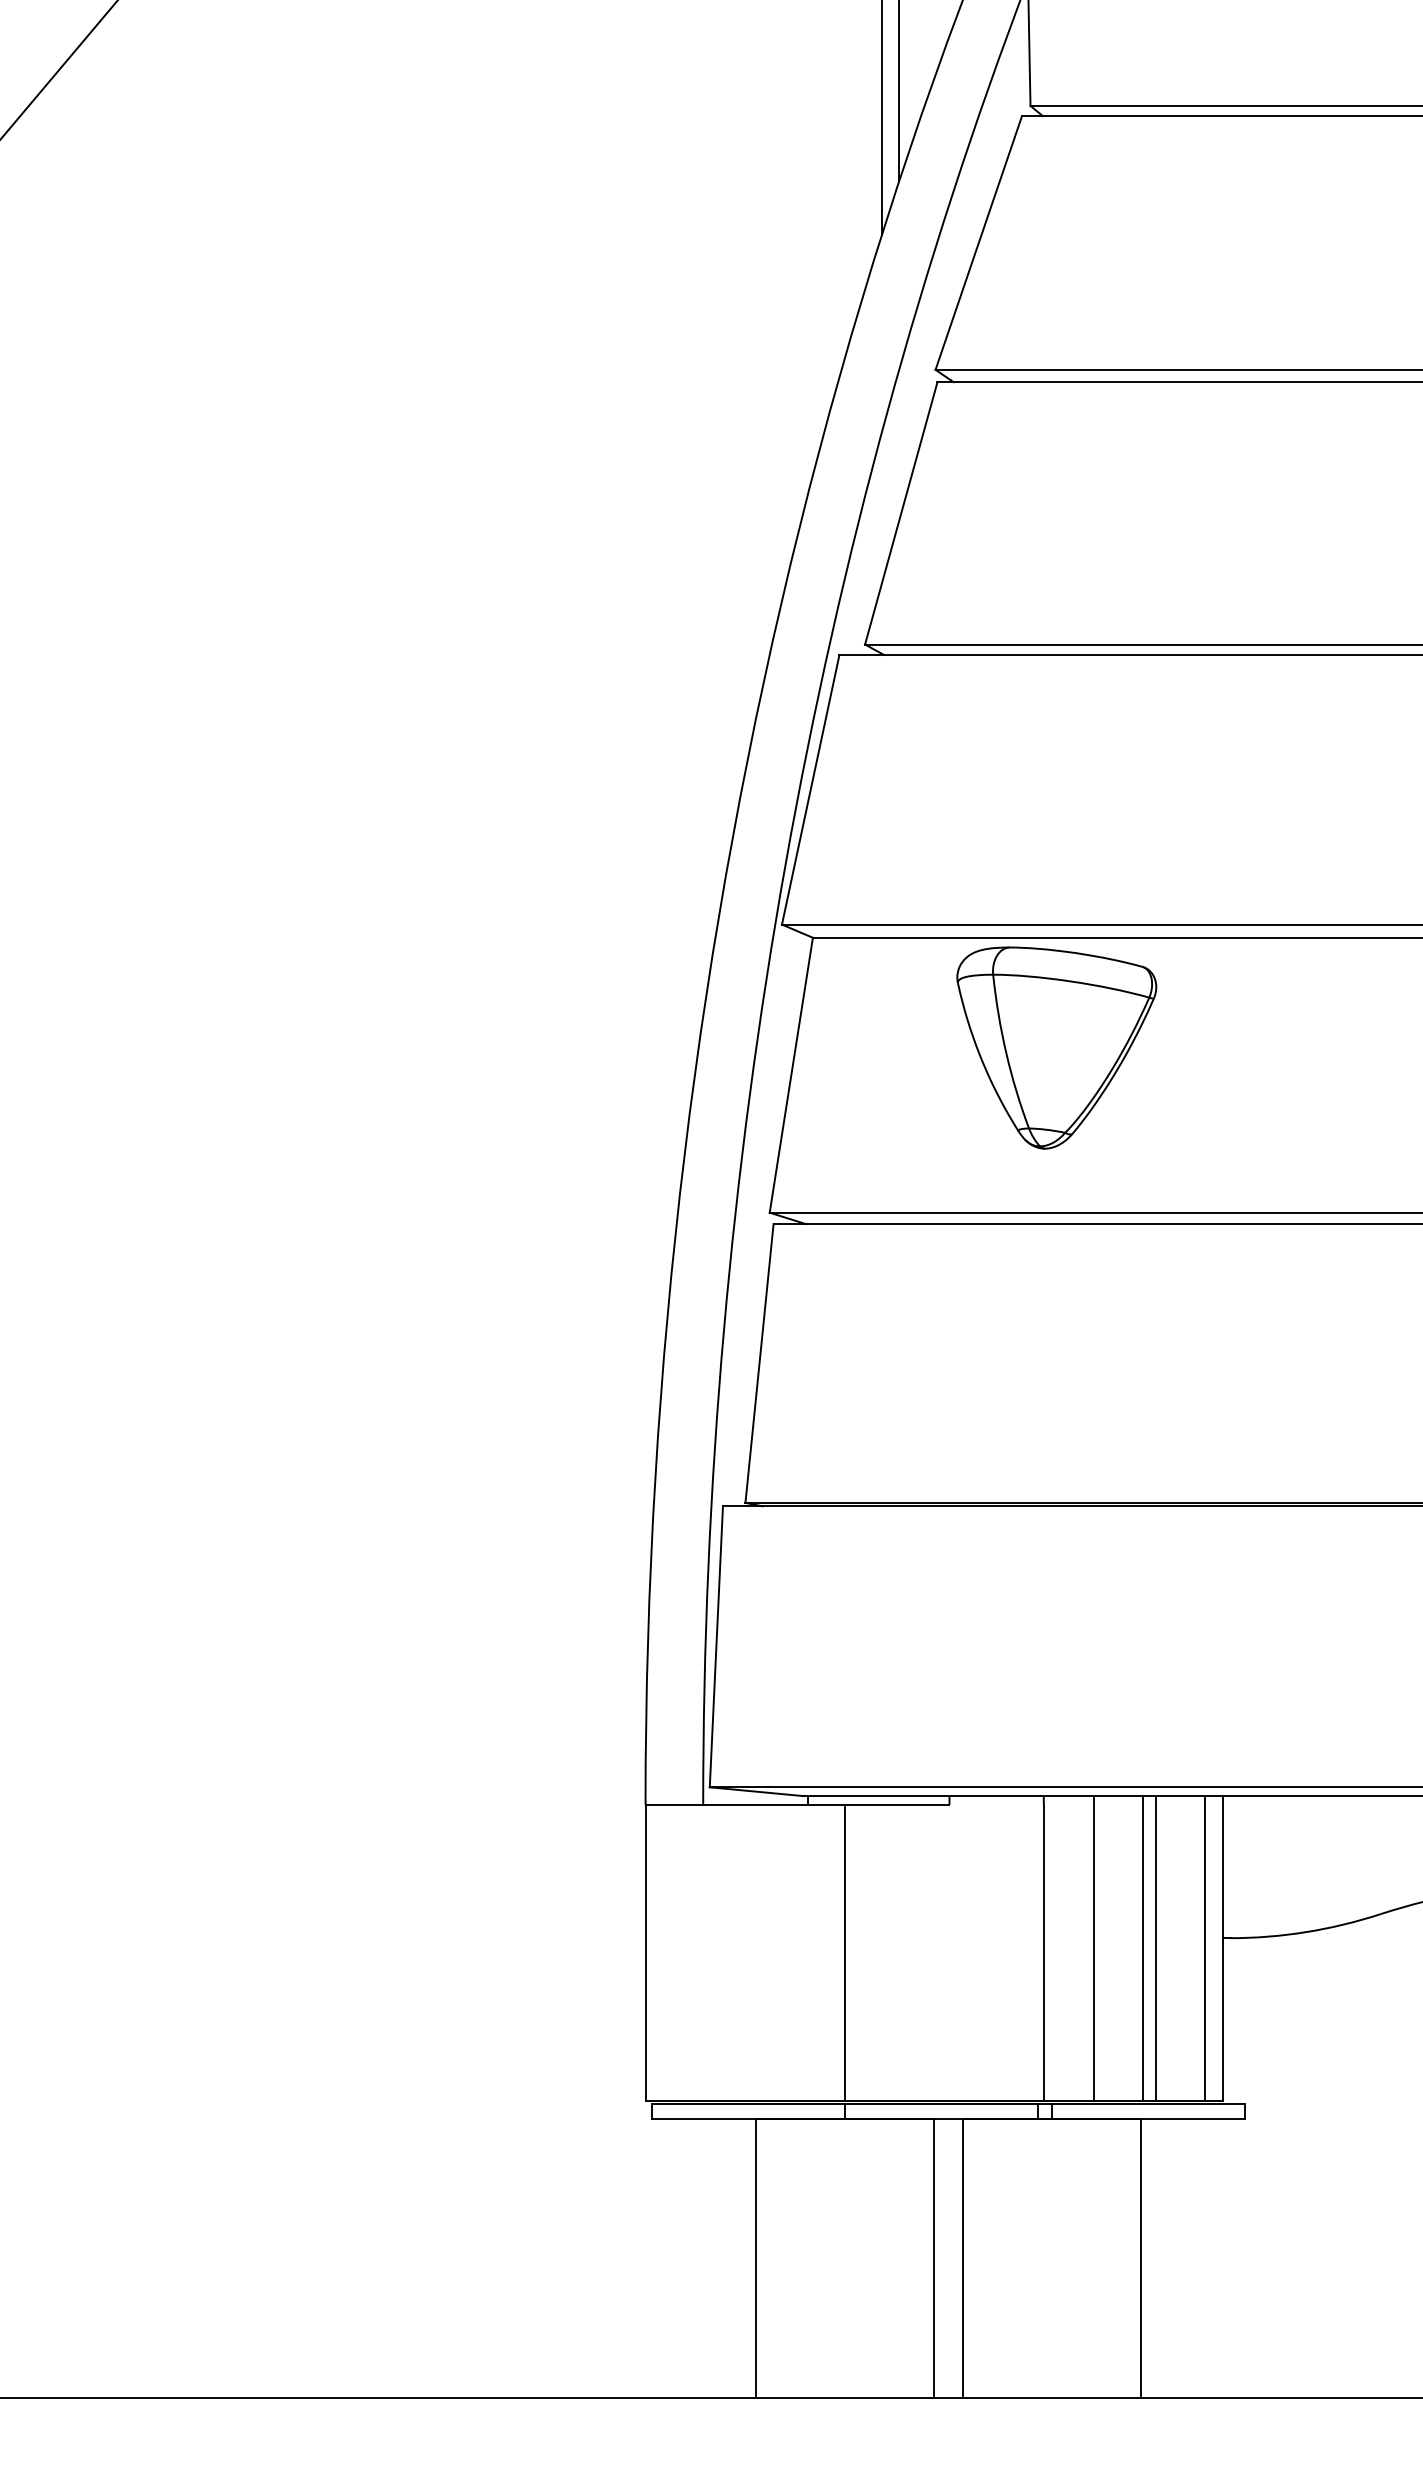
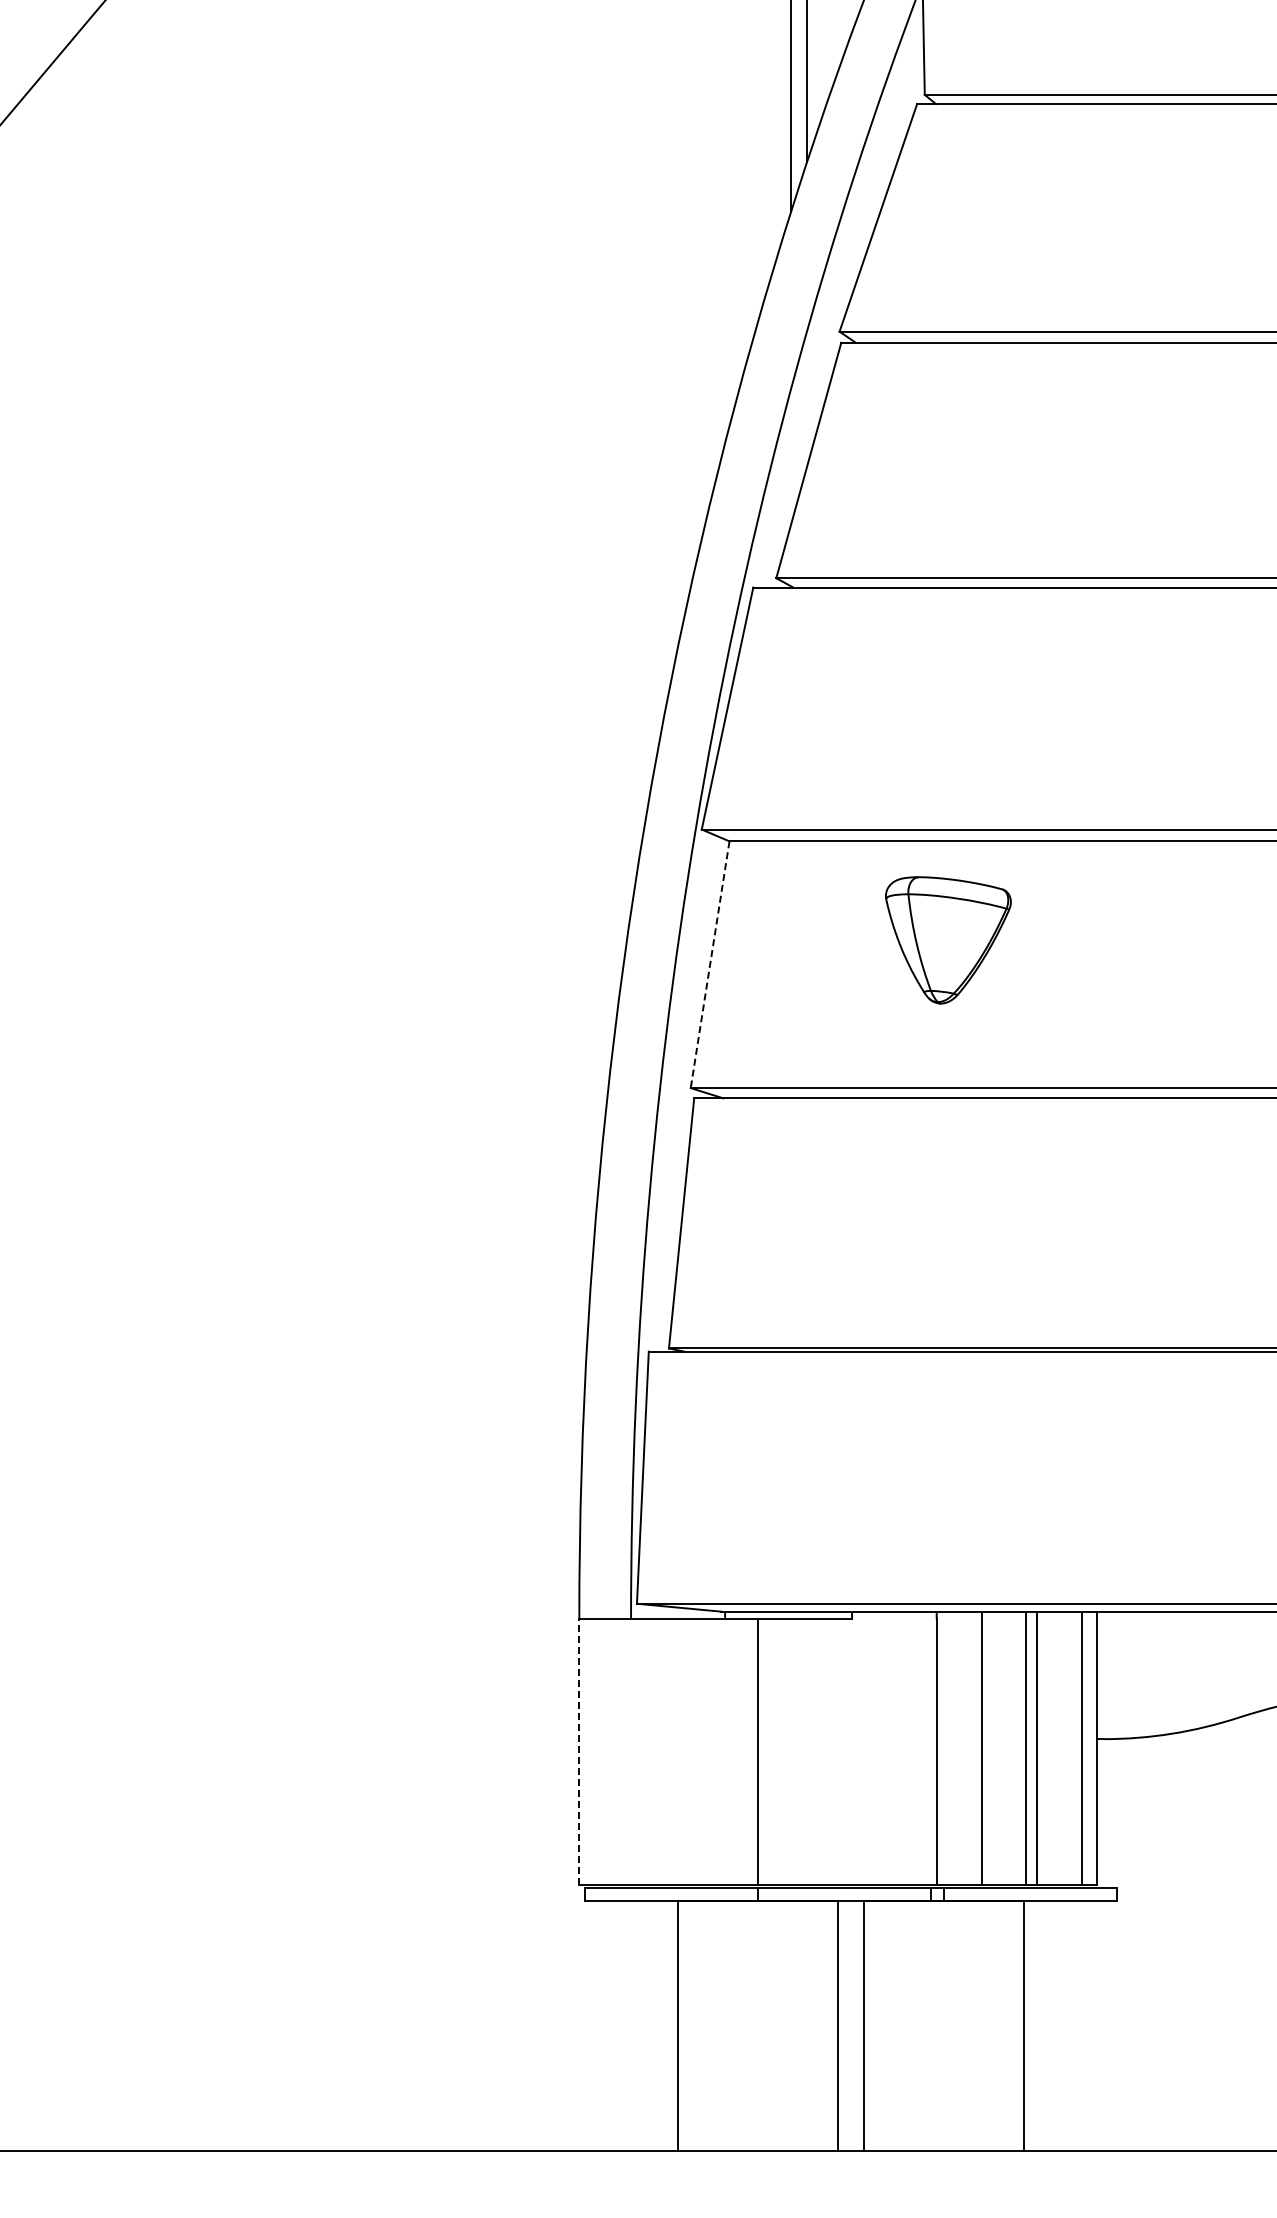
part: (1056, 1048) -> (948, 940), size x0.7
line: (791, 1074) -> (710, 964), solid -> dashed
line: (645, 1951) -> (579, 1751), solid -> dashed

